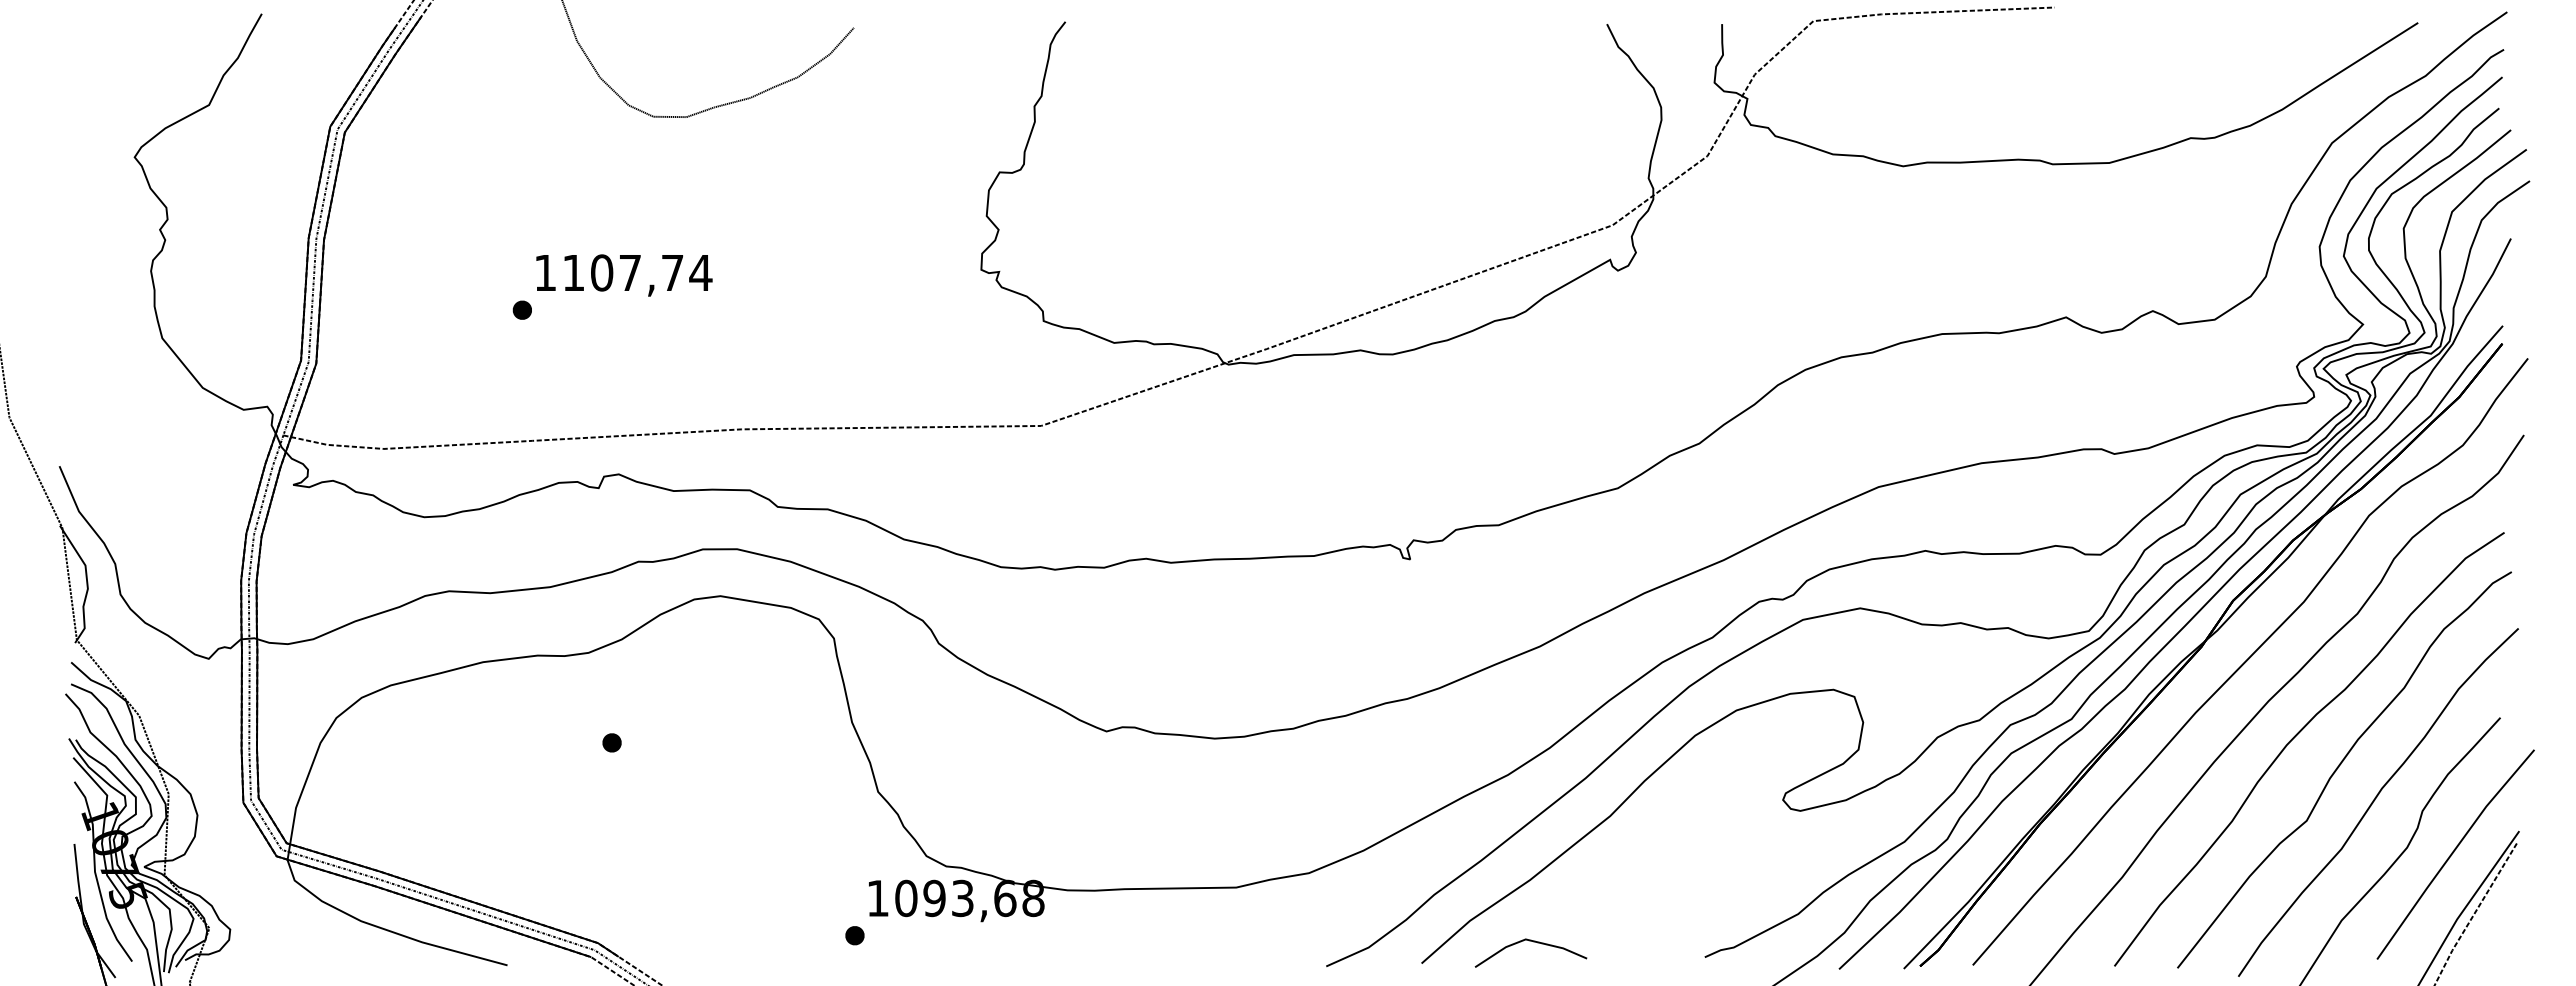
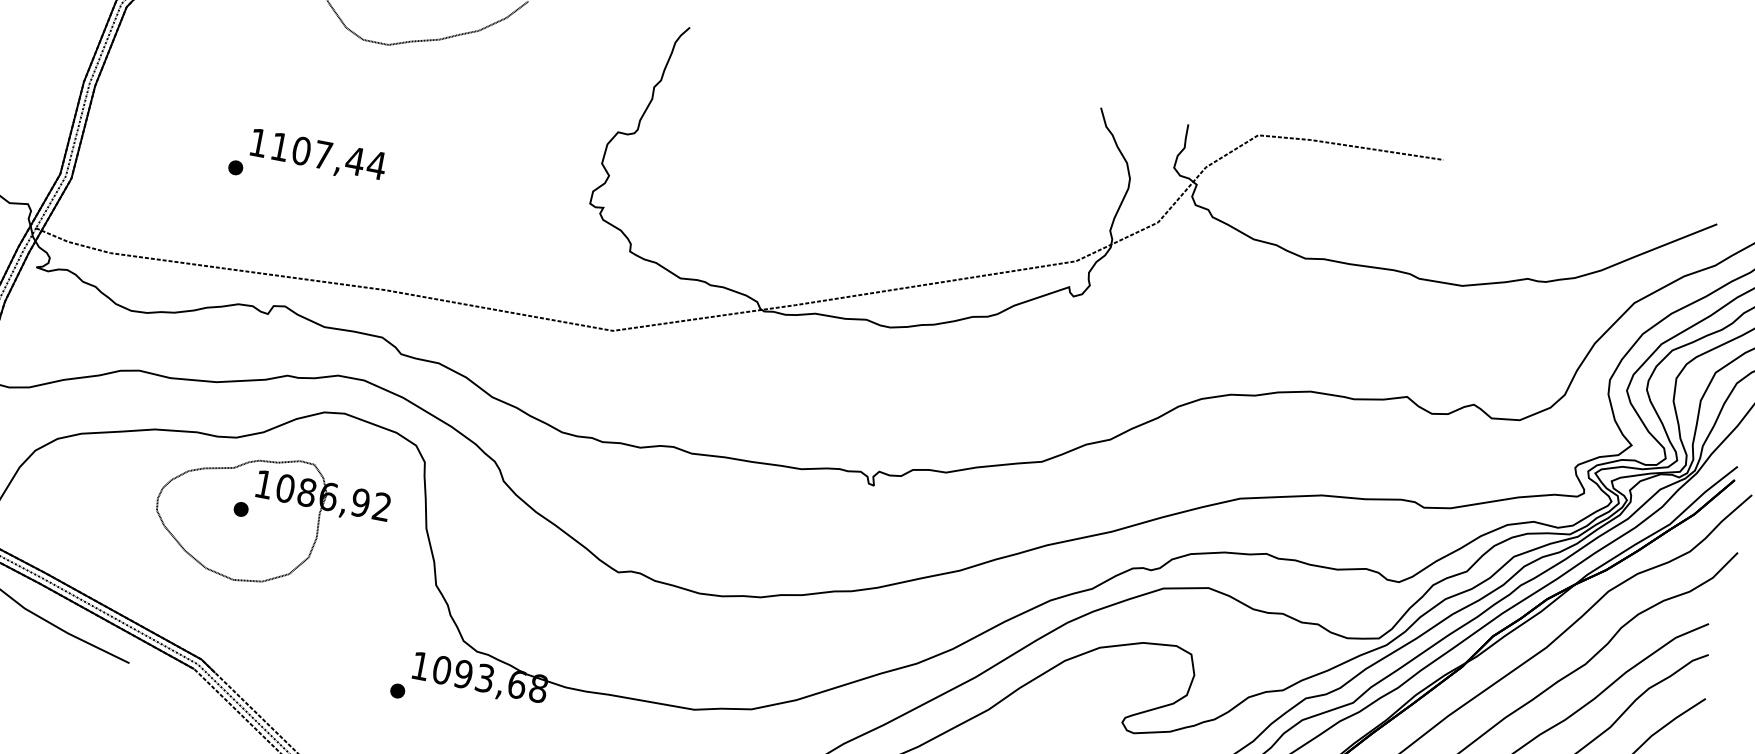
text: (672, 272) -> (355, 160), 1107,74 -> 1107,44
part: (651, 750) -> (270, 520), added

